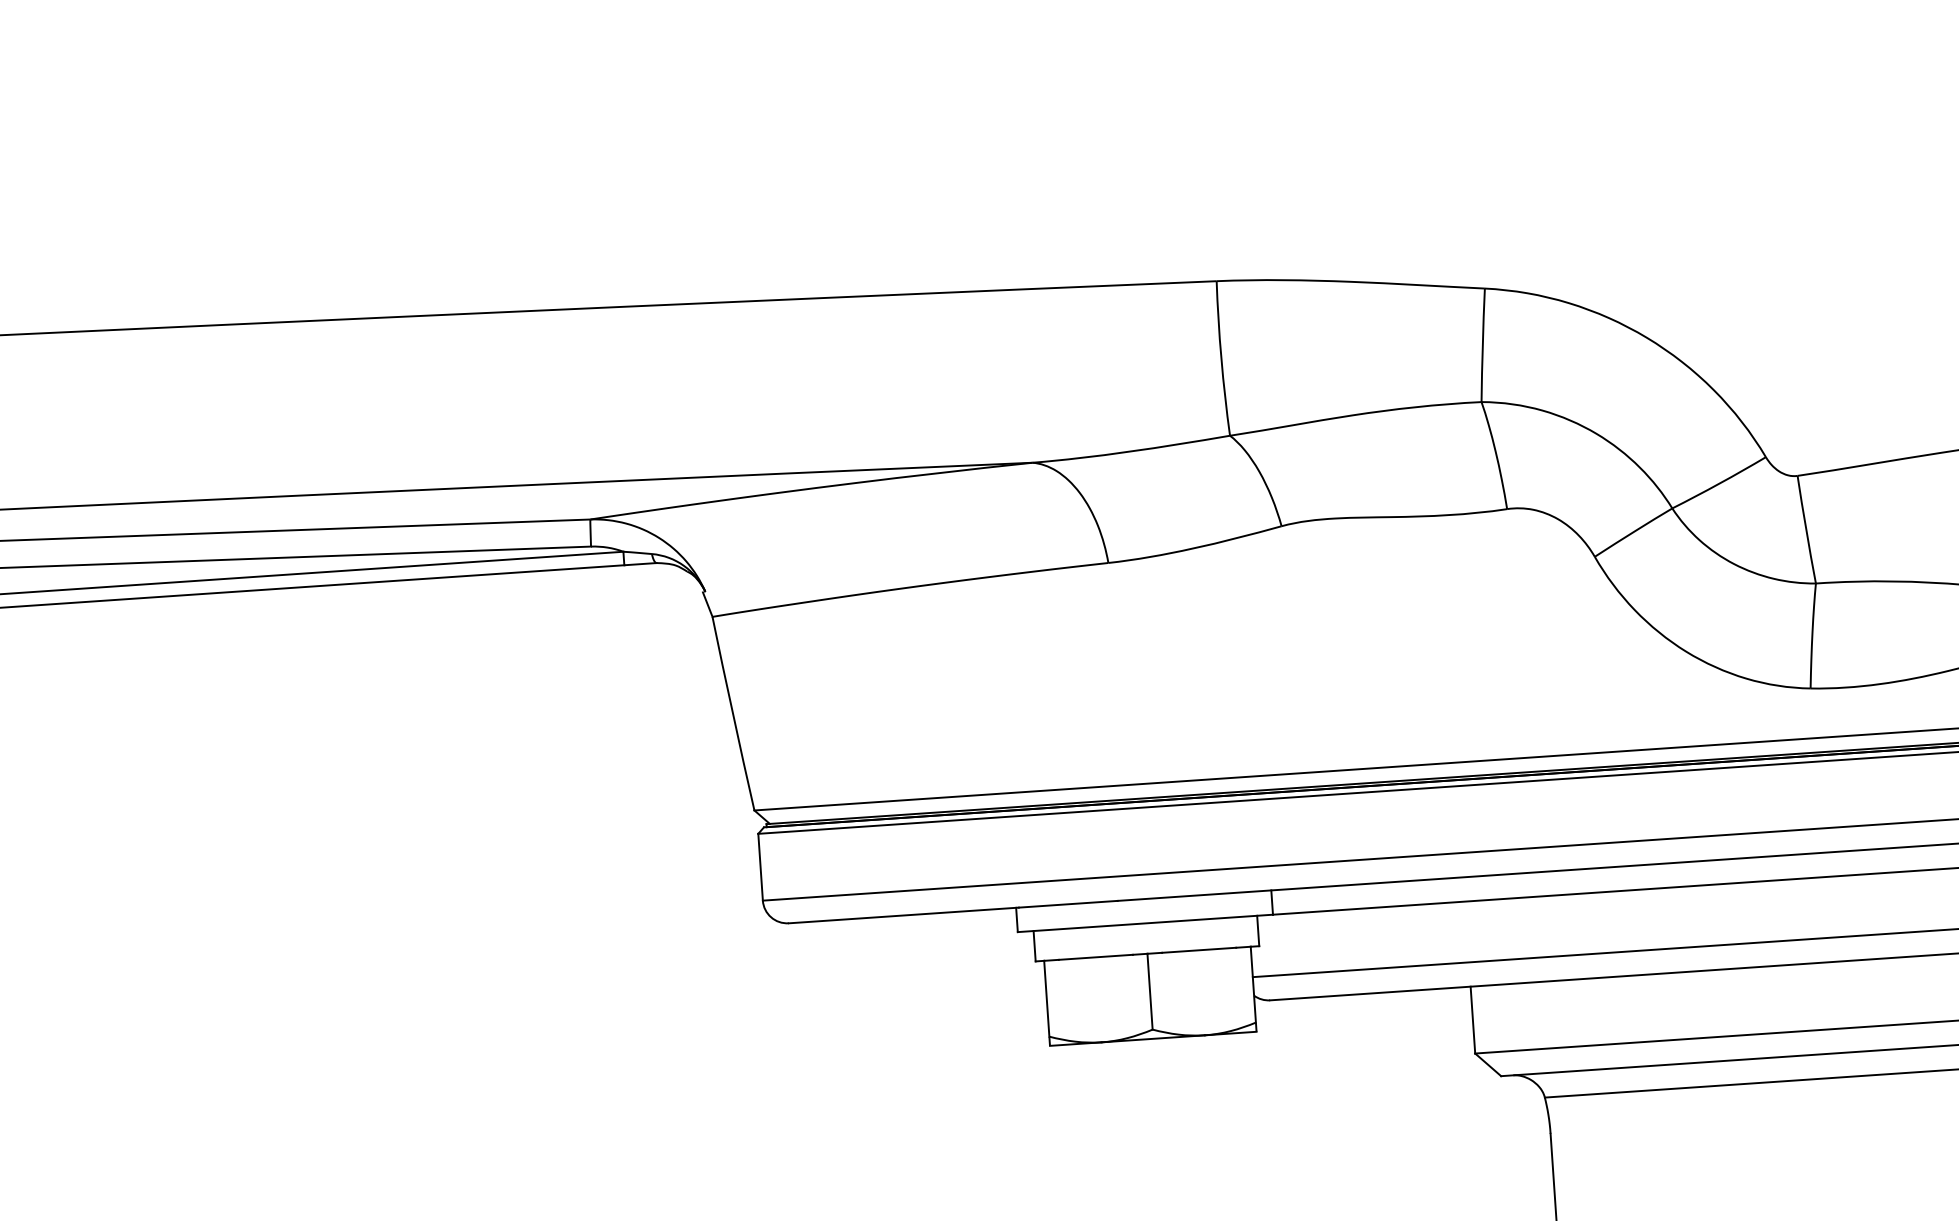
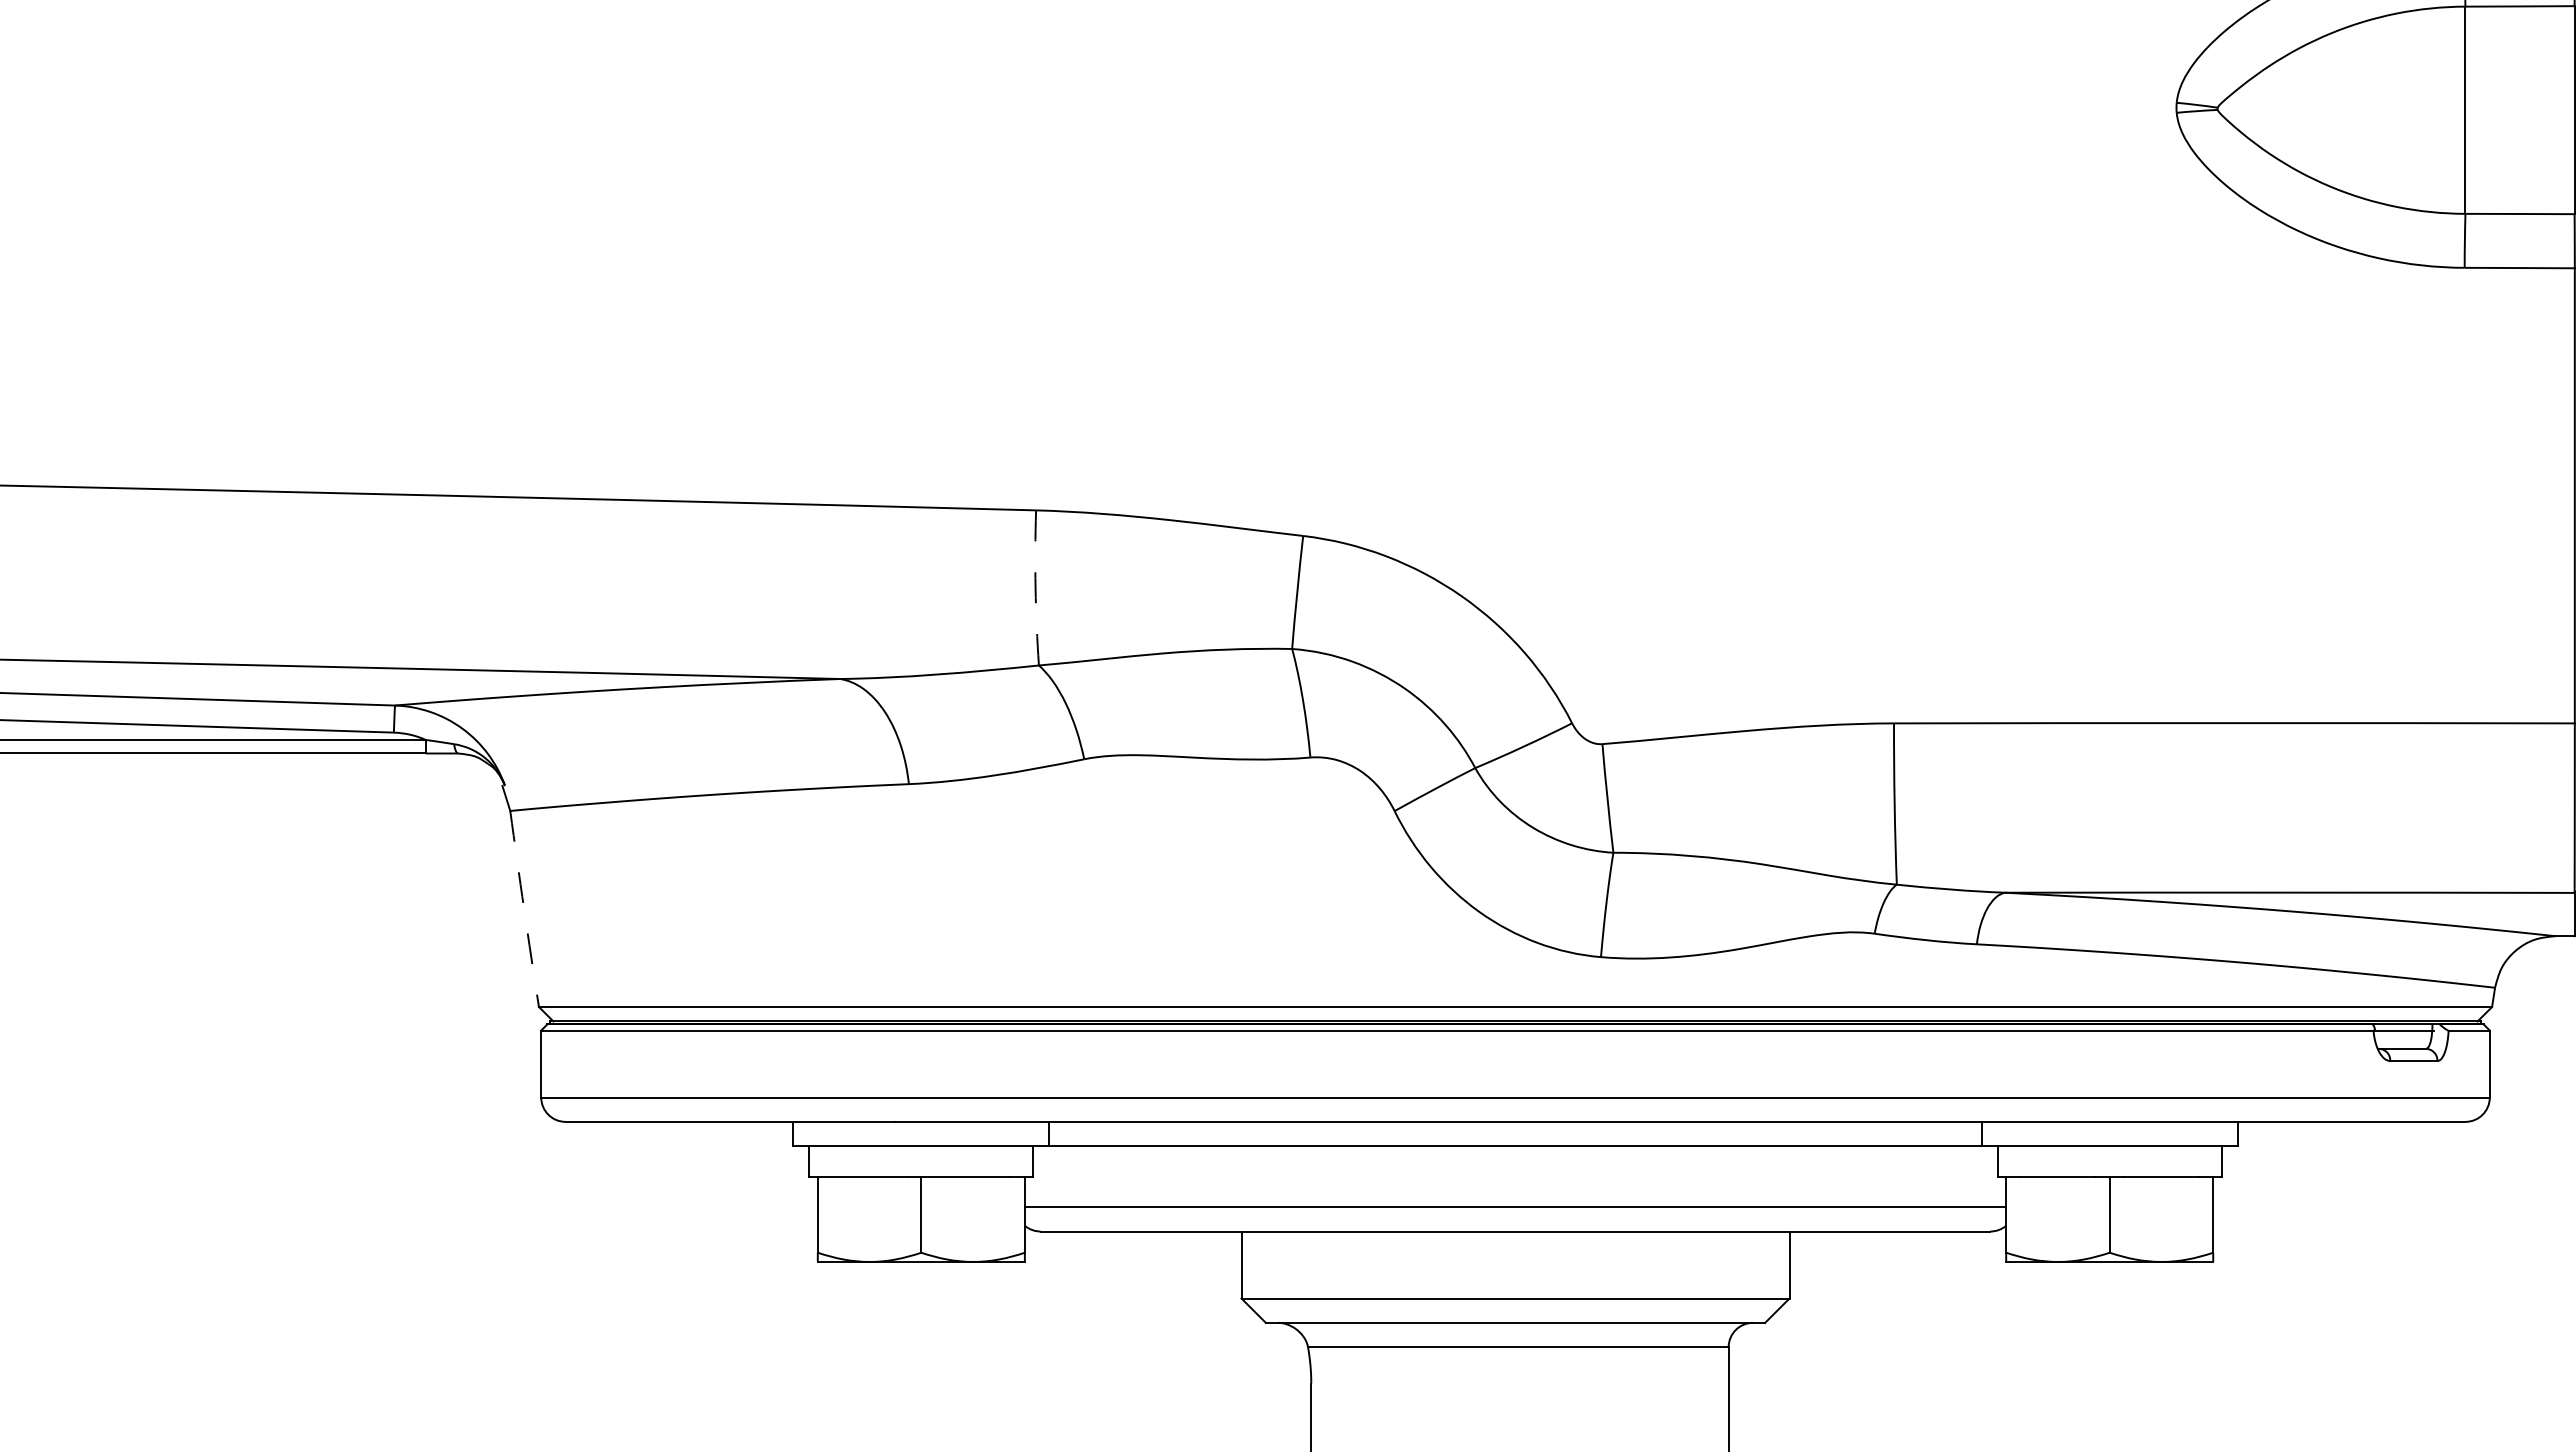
arc: (1221, 358) -> (1035, 587), solid -> dashed
arc: (733, 714) -> (524, 909), solid -> dashed

